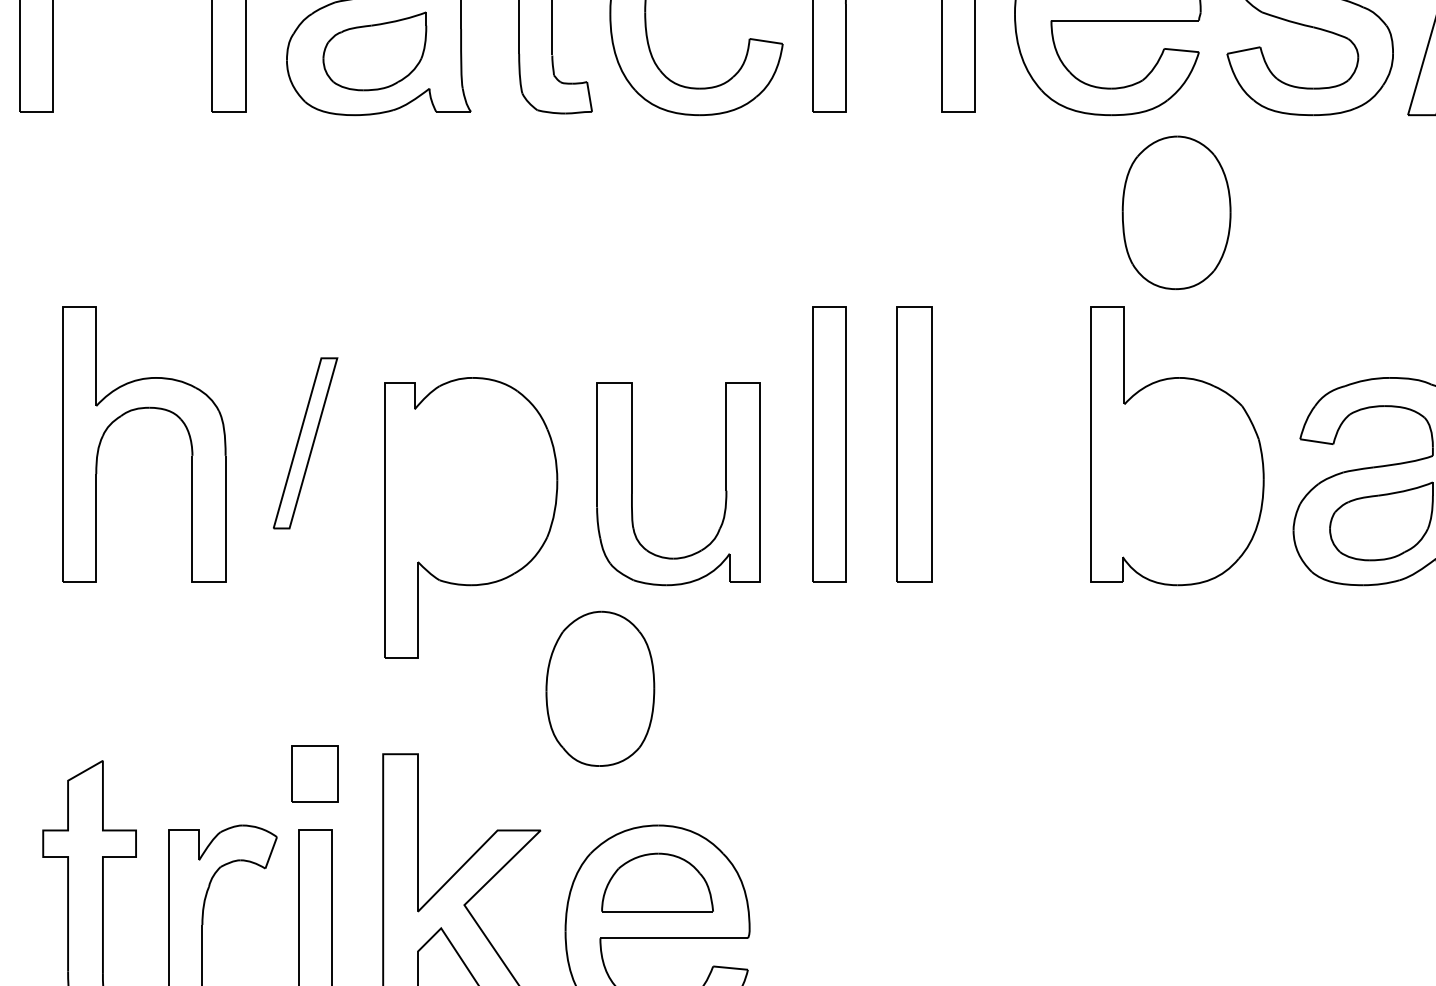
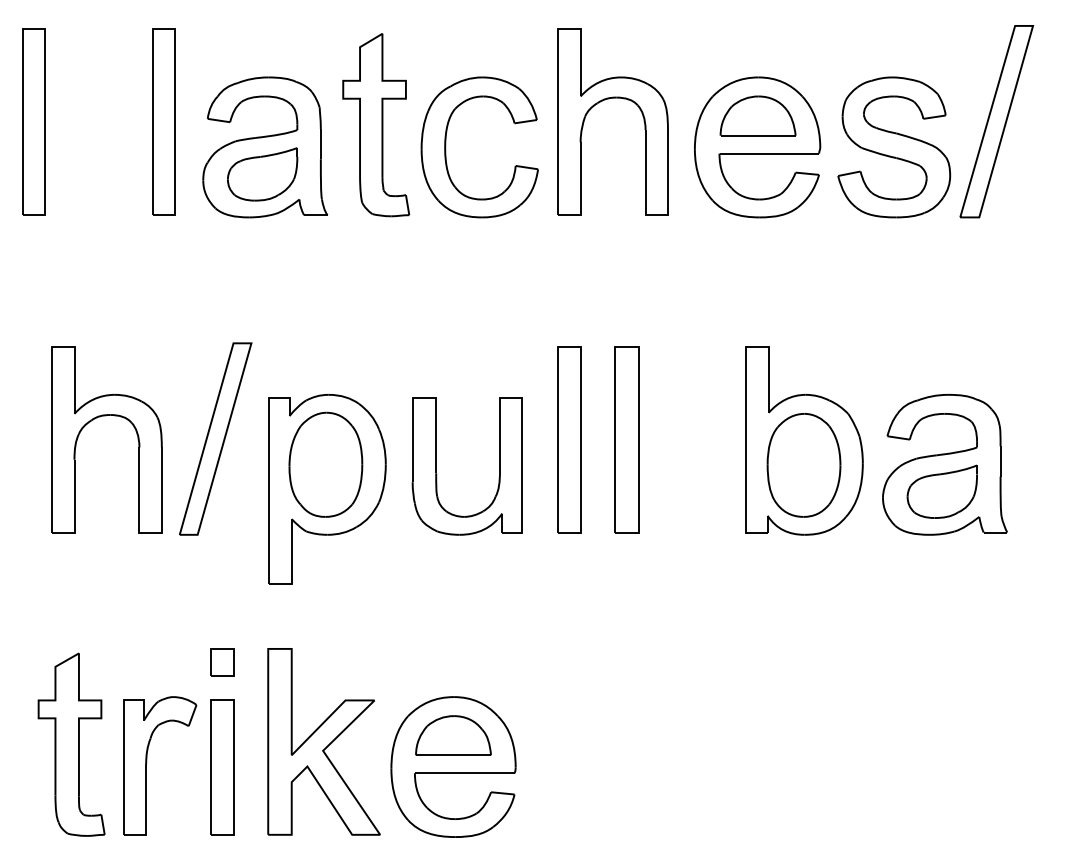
part: (1175, 213) -> (803, 465), moved
part: (305, 442) -> (215, 438), size x1.67
part: (599, 688) -> (325, 464), moved
part: (315, 774) -> (222, 662), size x0.71

